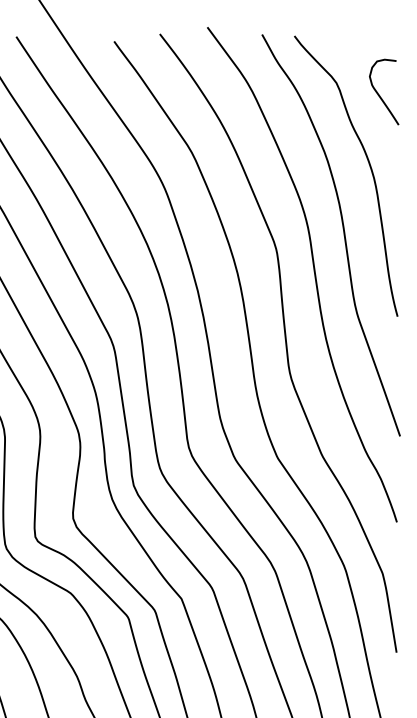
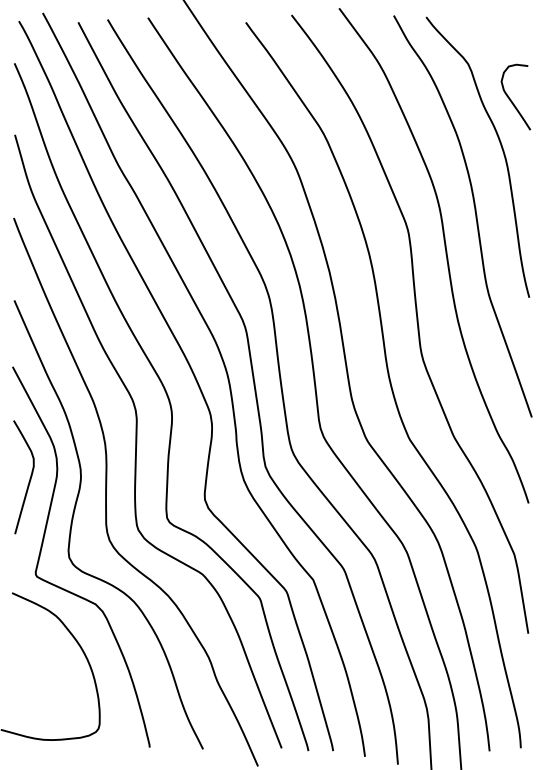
curve: (379, 94) -> (511, 99), moved

